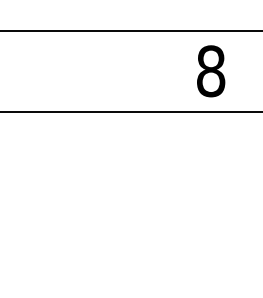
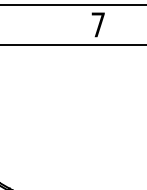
text: (211, 70) -> (98, 24), 8 -> 7

